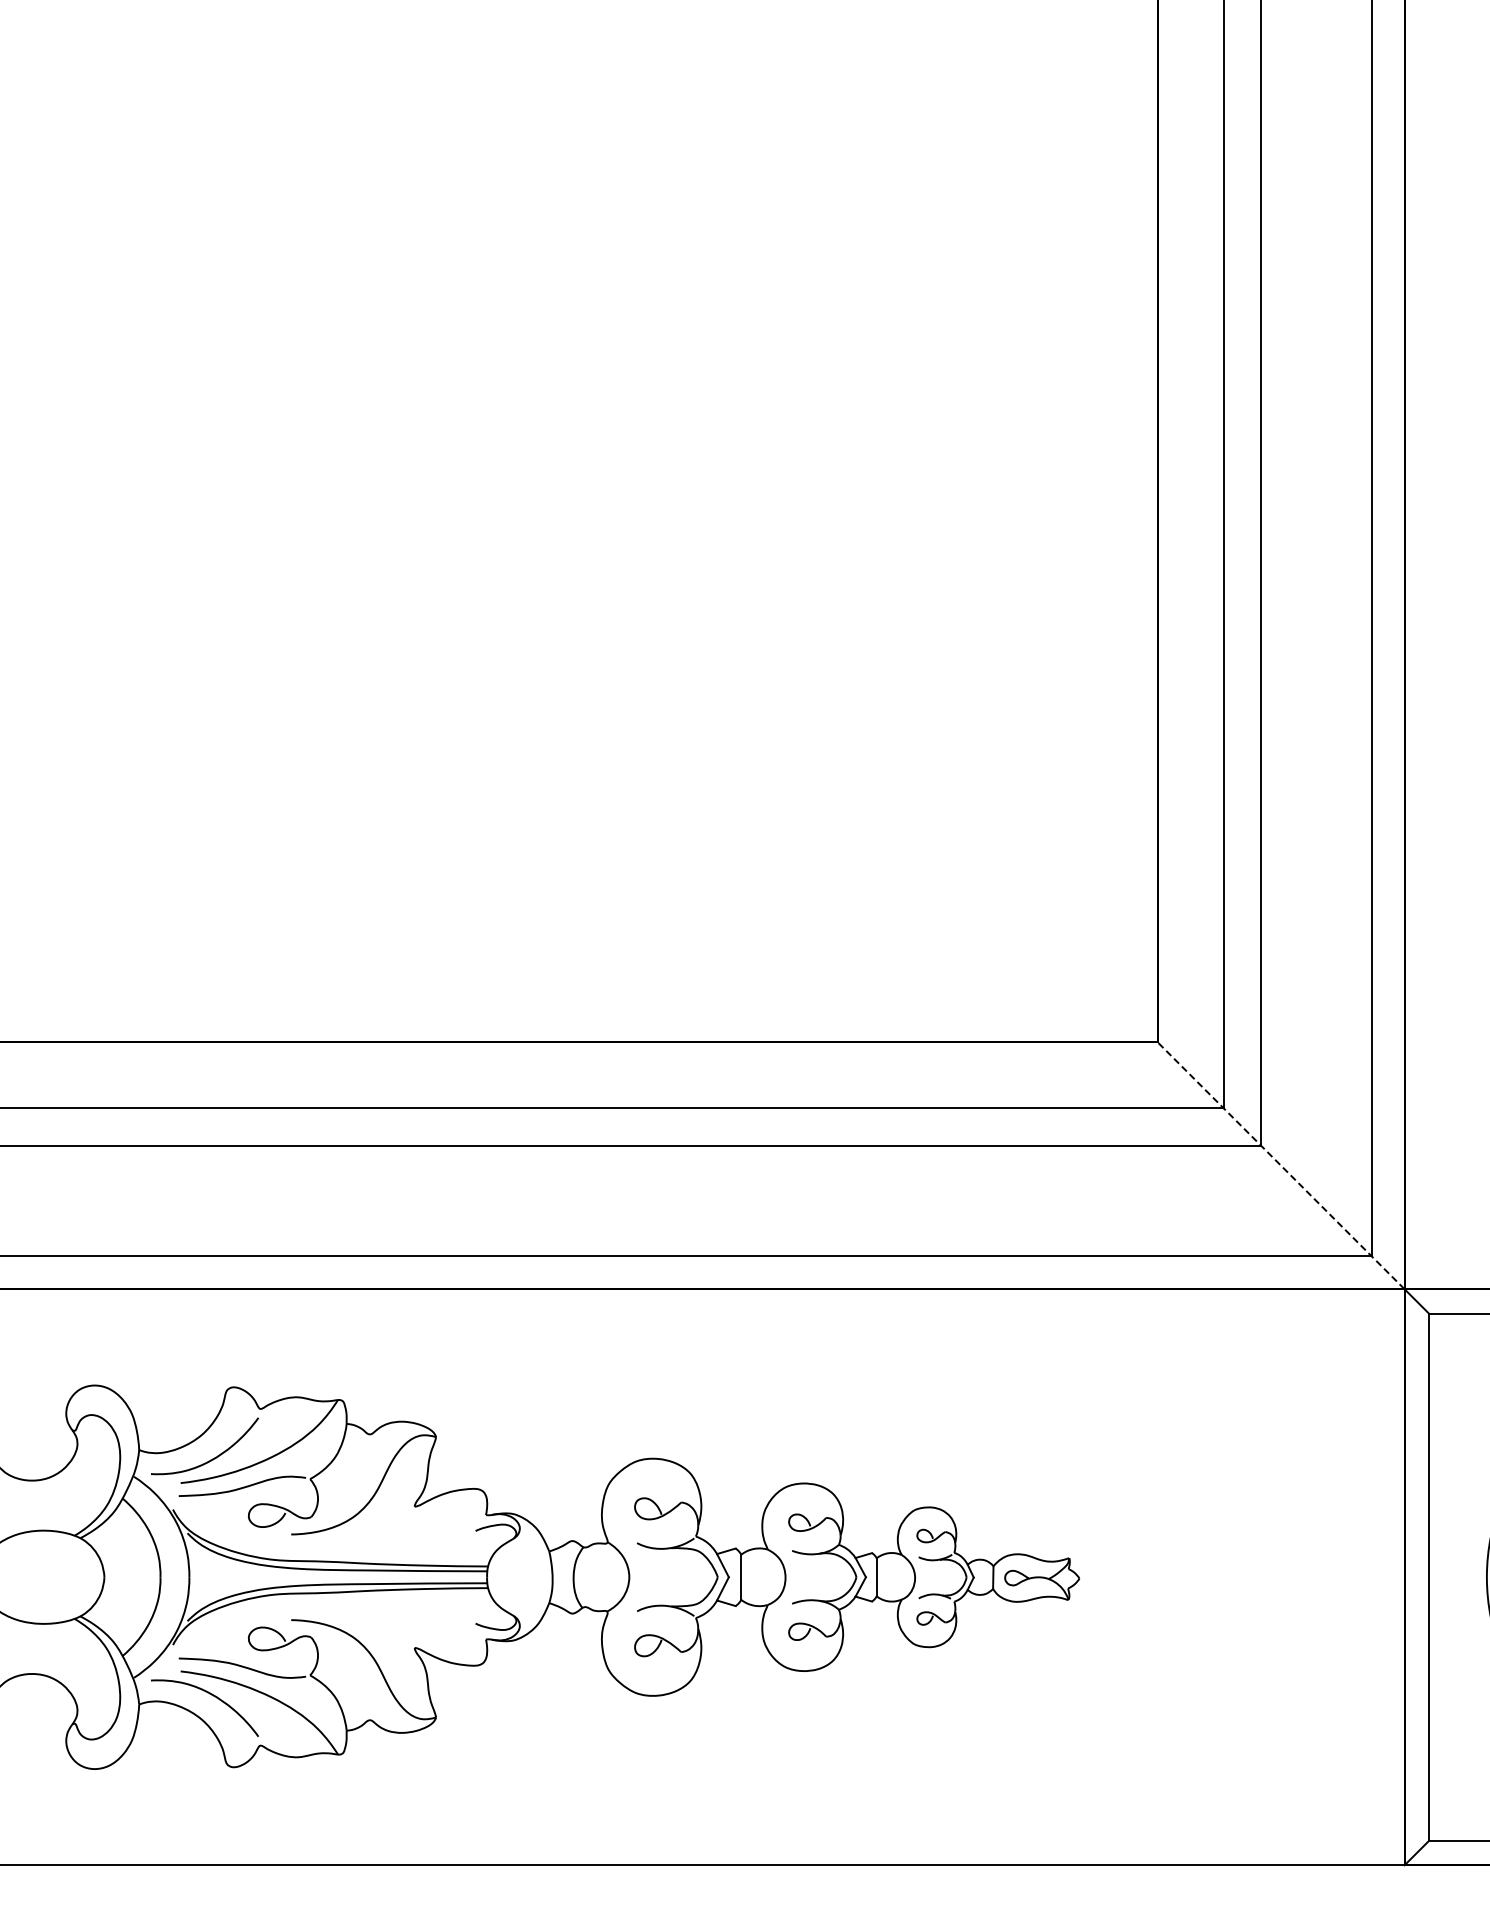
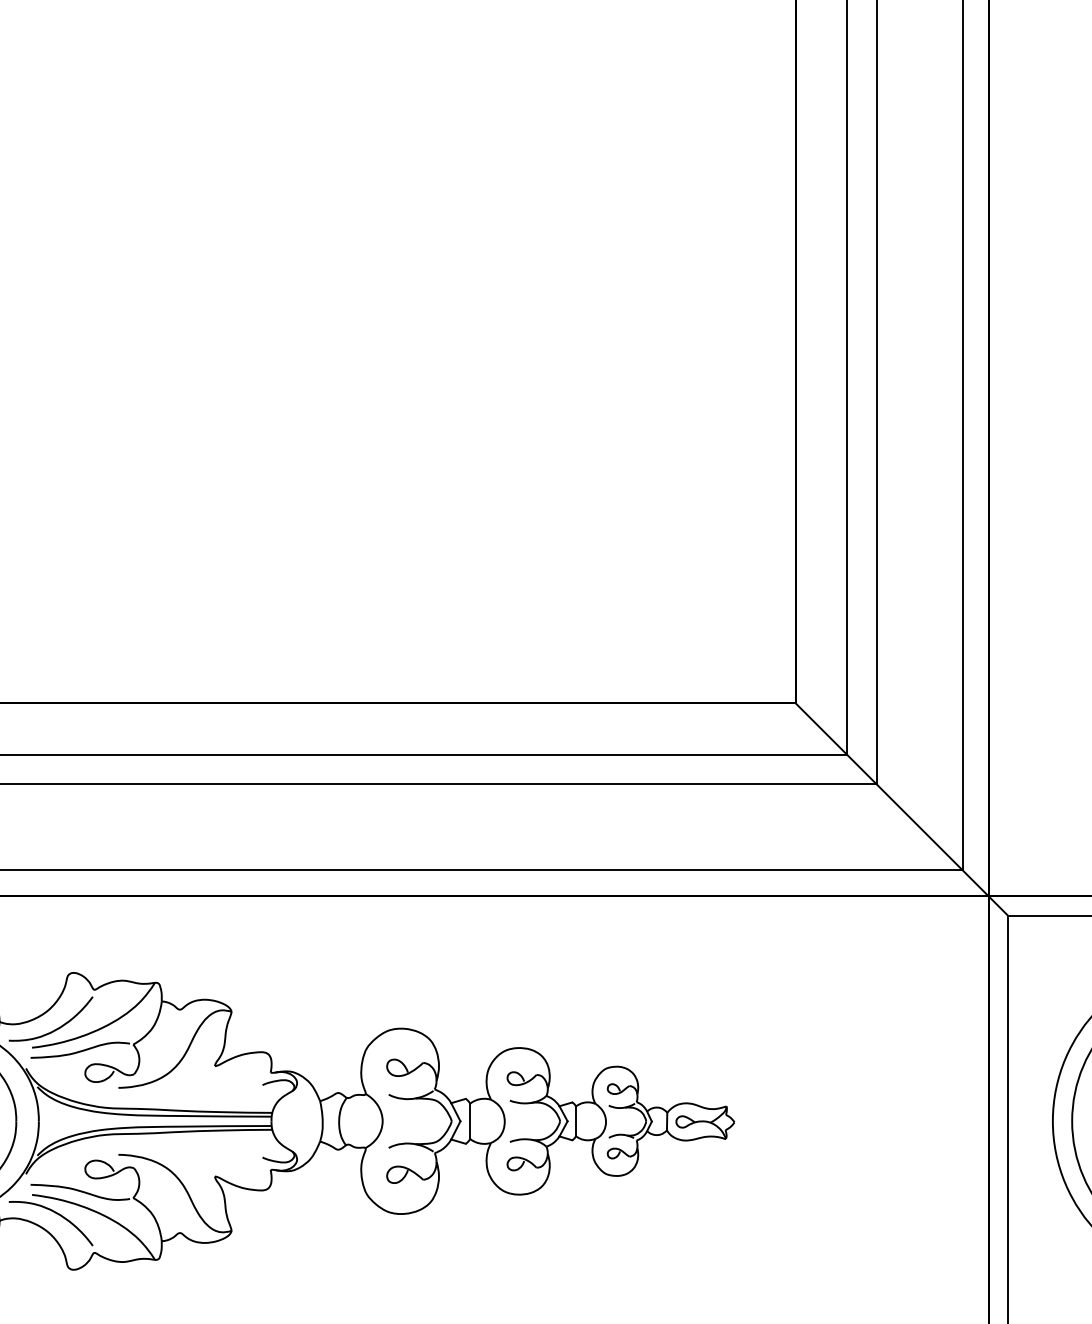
line: (1281, 1165) -> (892, 799), dashed -> solid

